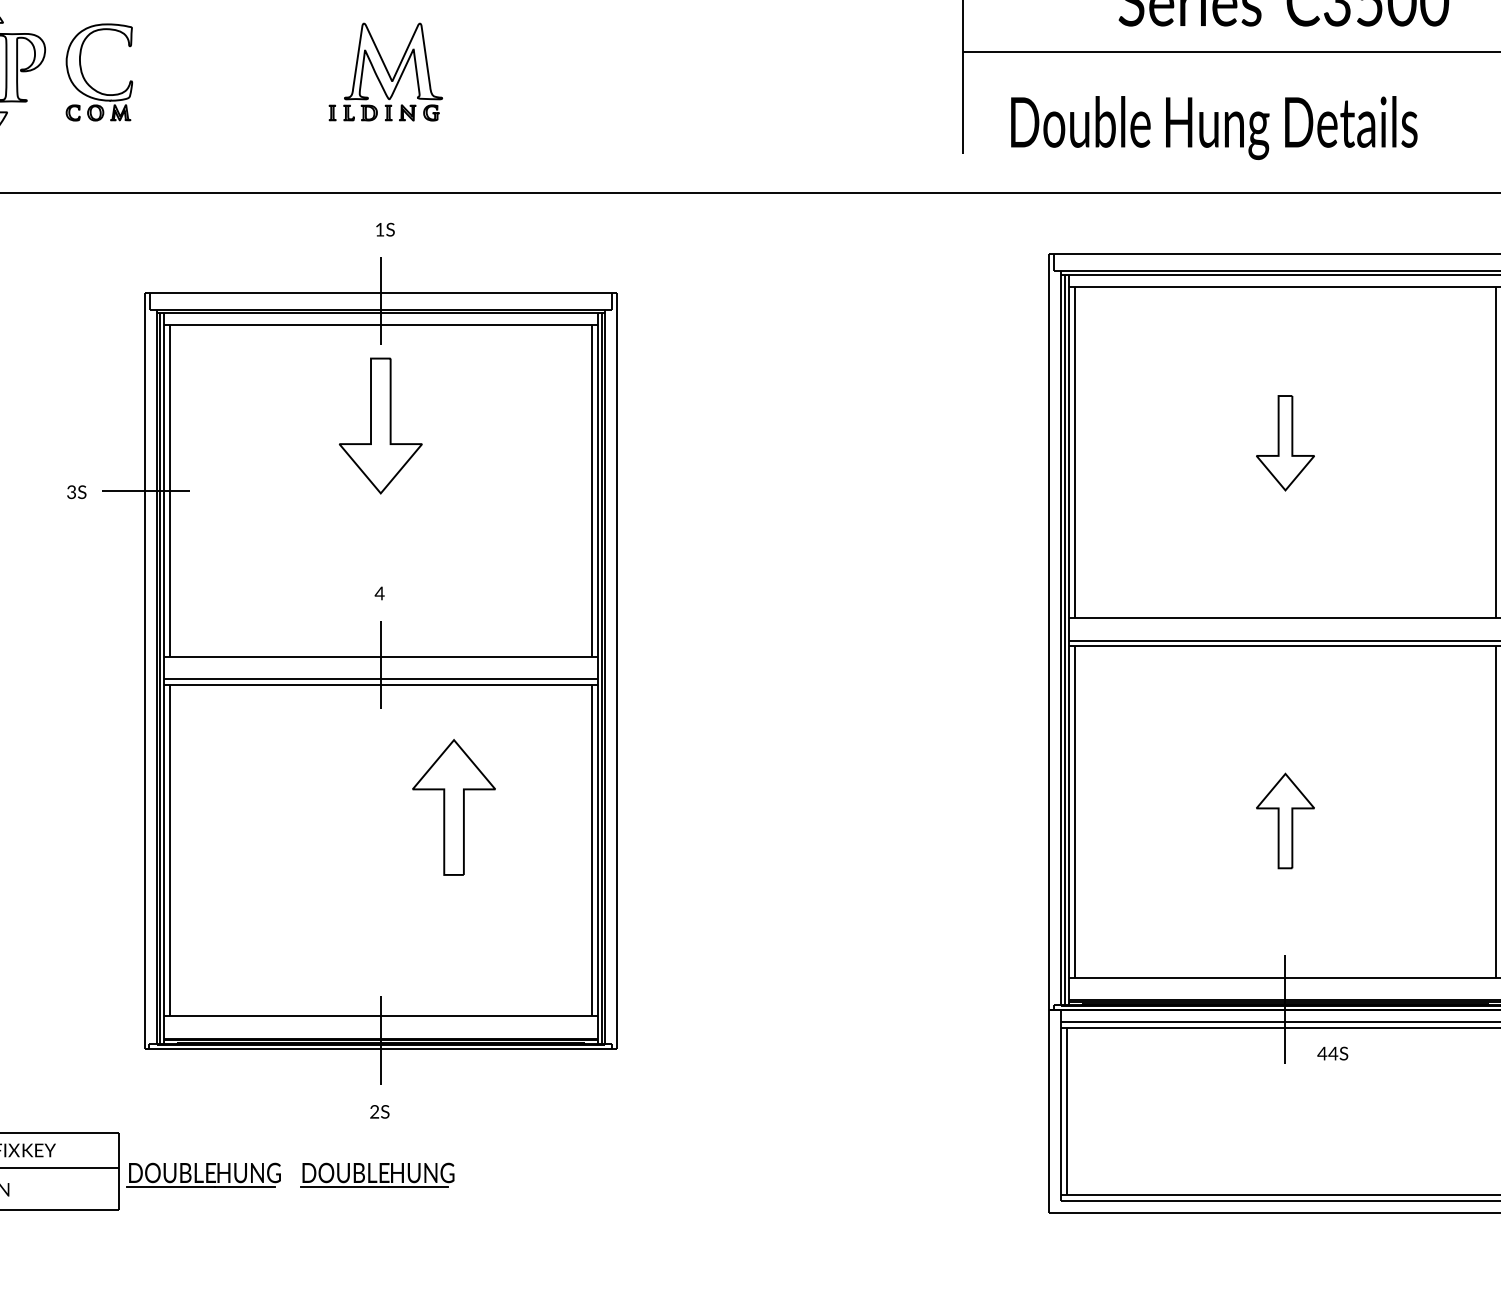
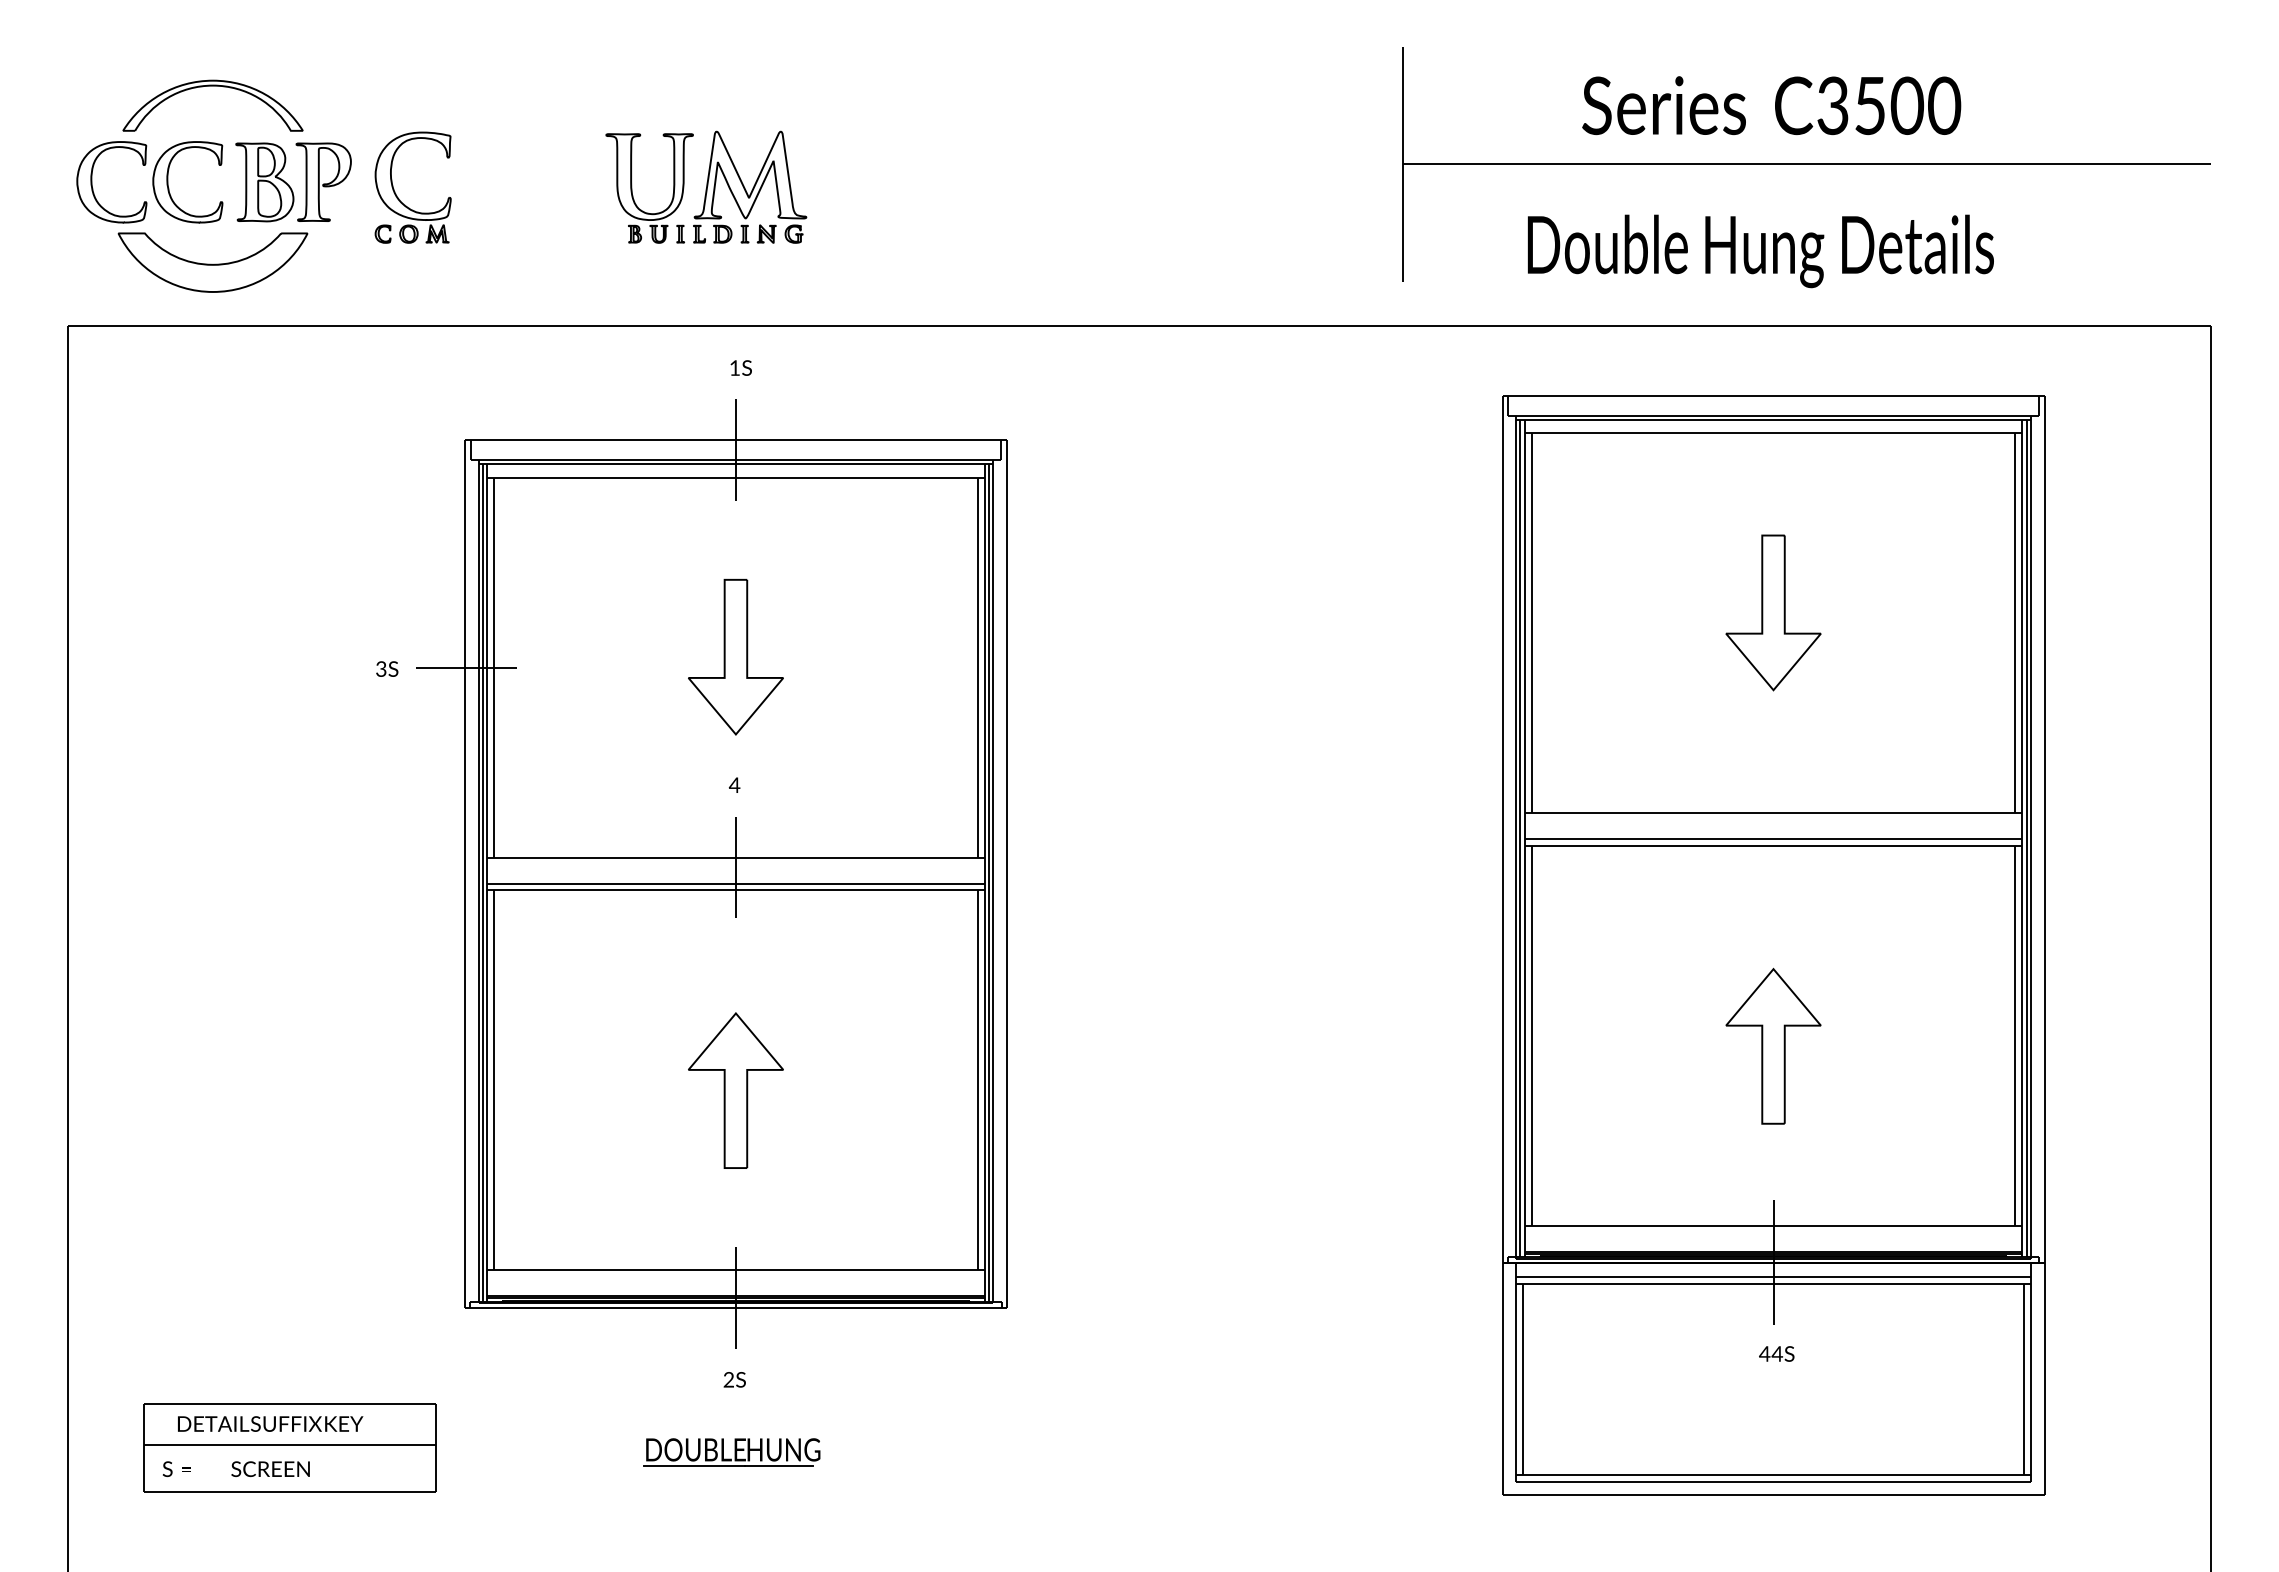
part: (290, 73) -> (632, 188), added
text: (1213, 128) -> (1760, 251), moved
part: (380, 426) -> (735, 657), moved
part: (1285, 442) -> (1773, 612), size x1.43
part: (453, 807) -> (735, 1090), moved
part: (1285, 820) -> (1773, 1045), size x1.43
text: (1332, 1053) -> (1776, 1353), moved
part: (203, 1175) -> (532, 1452), removed

